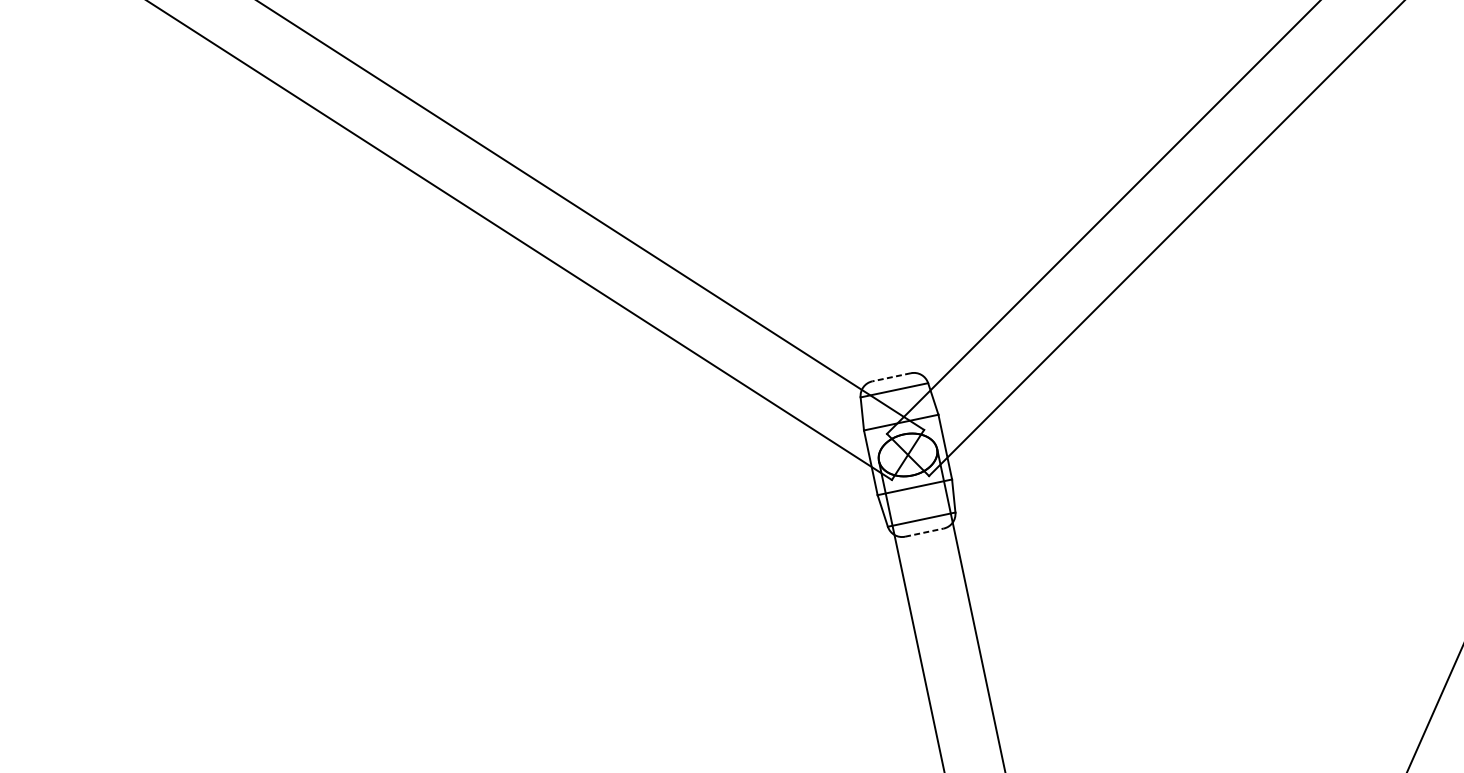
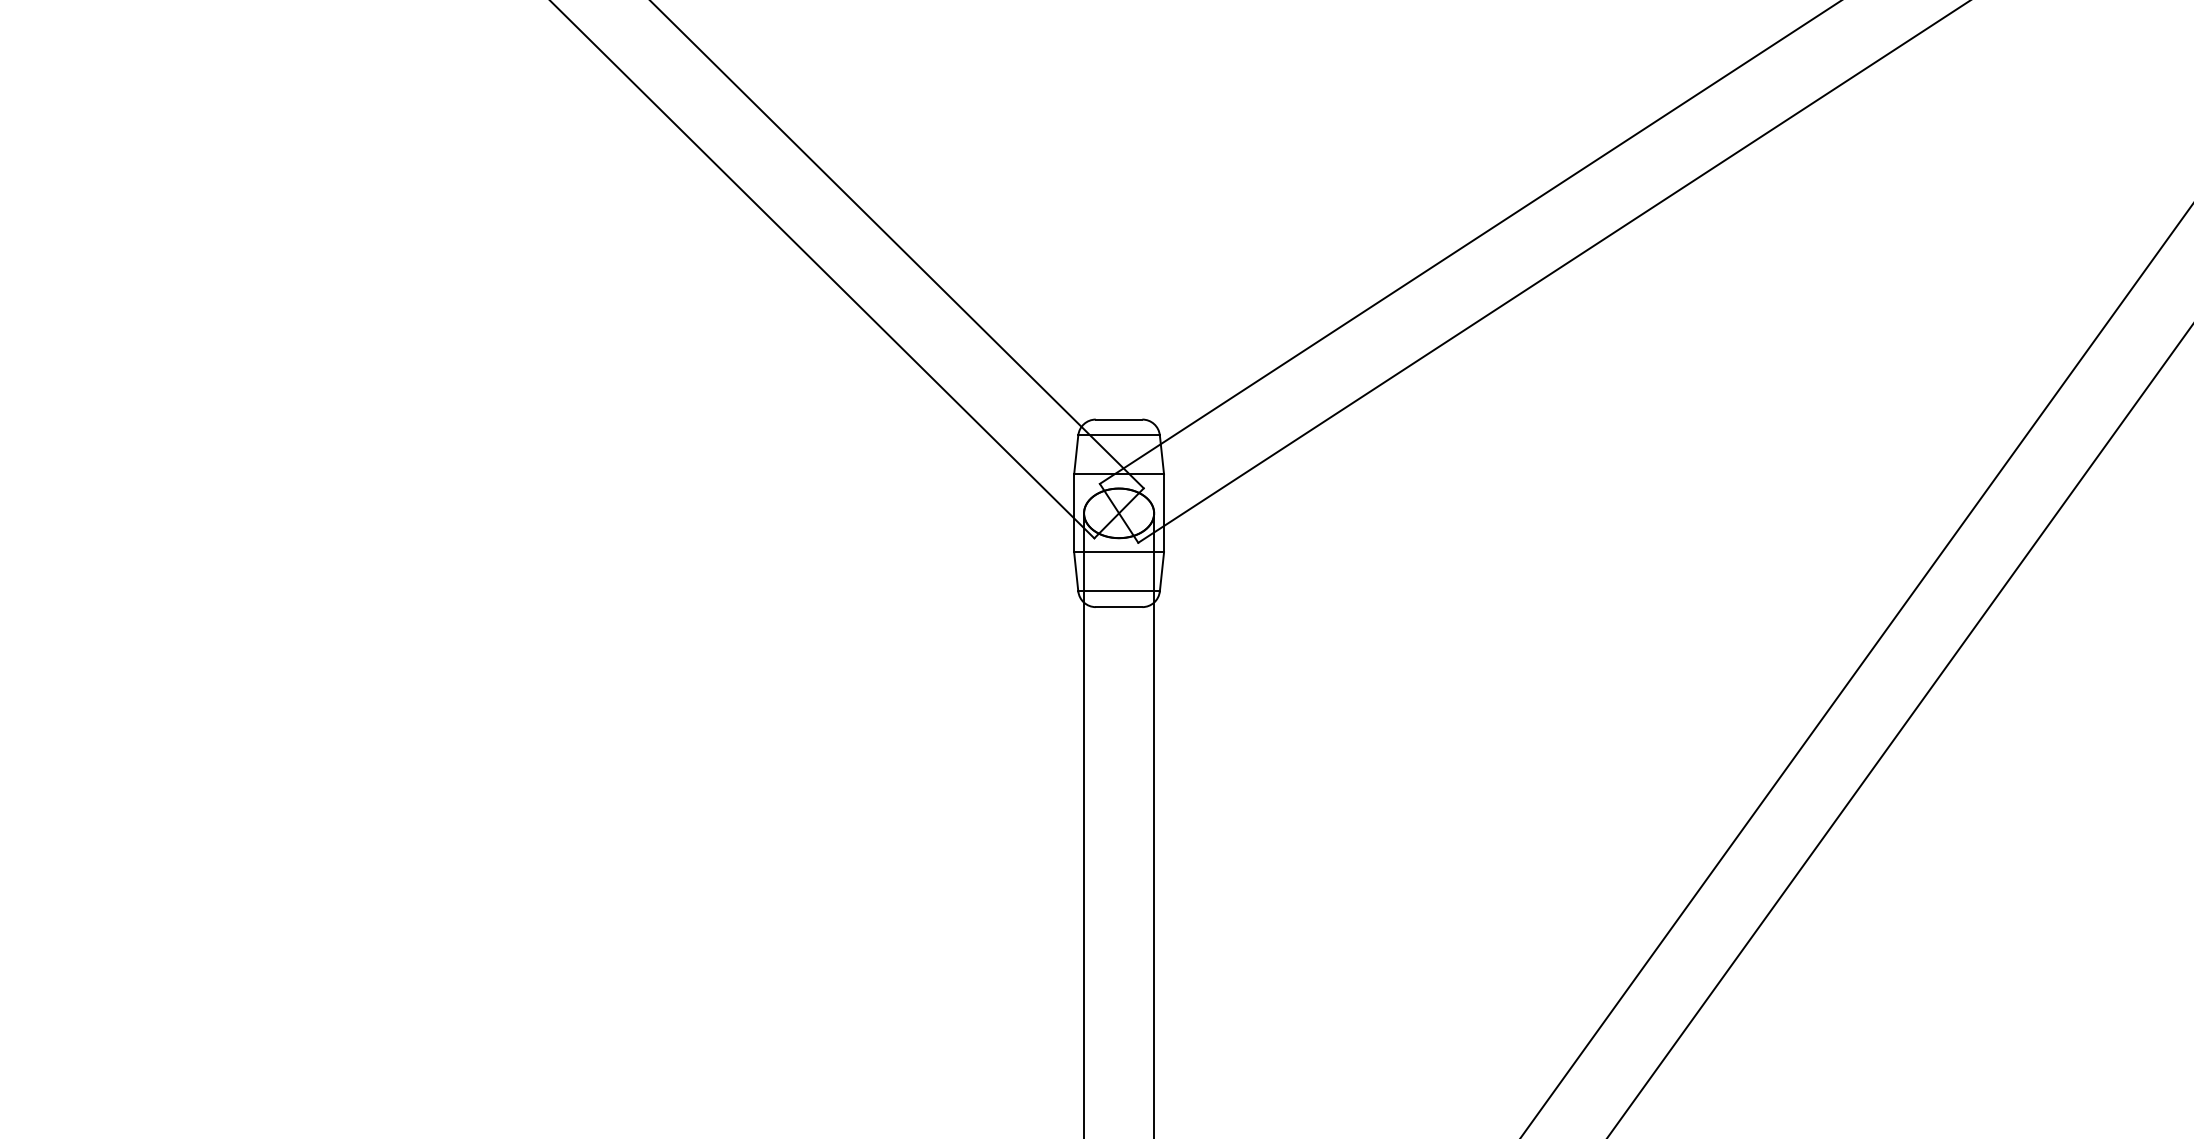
line: (891, 377) -> (1118, 419), dashed -> solid
line: (924, 532) -> (1119, 607), dashed -> solid

